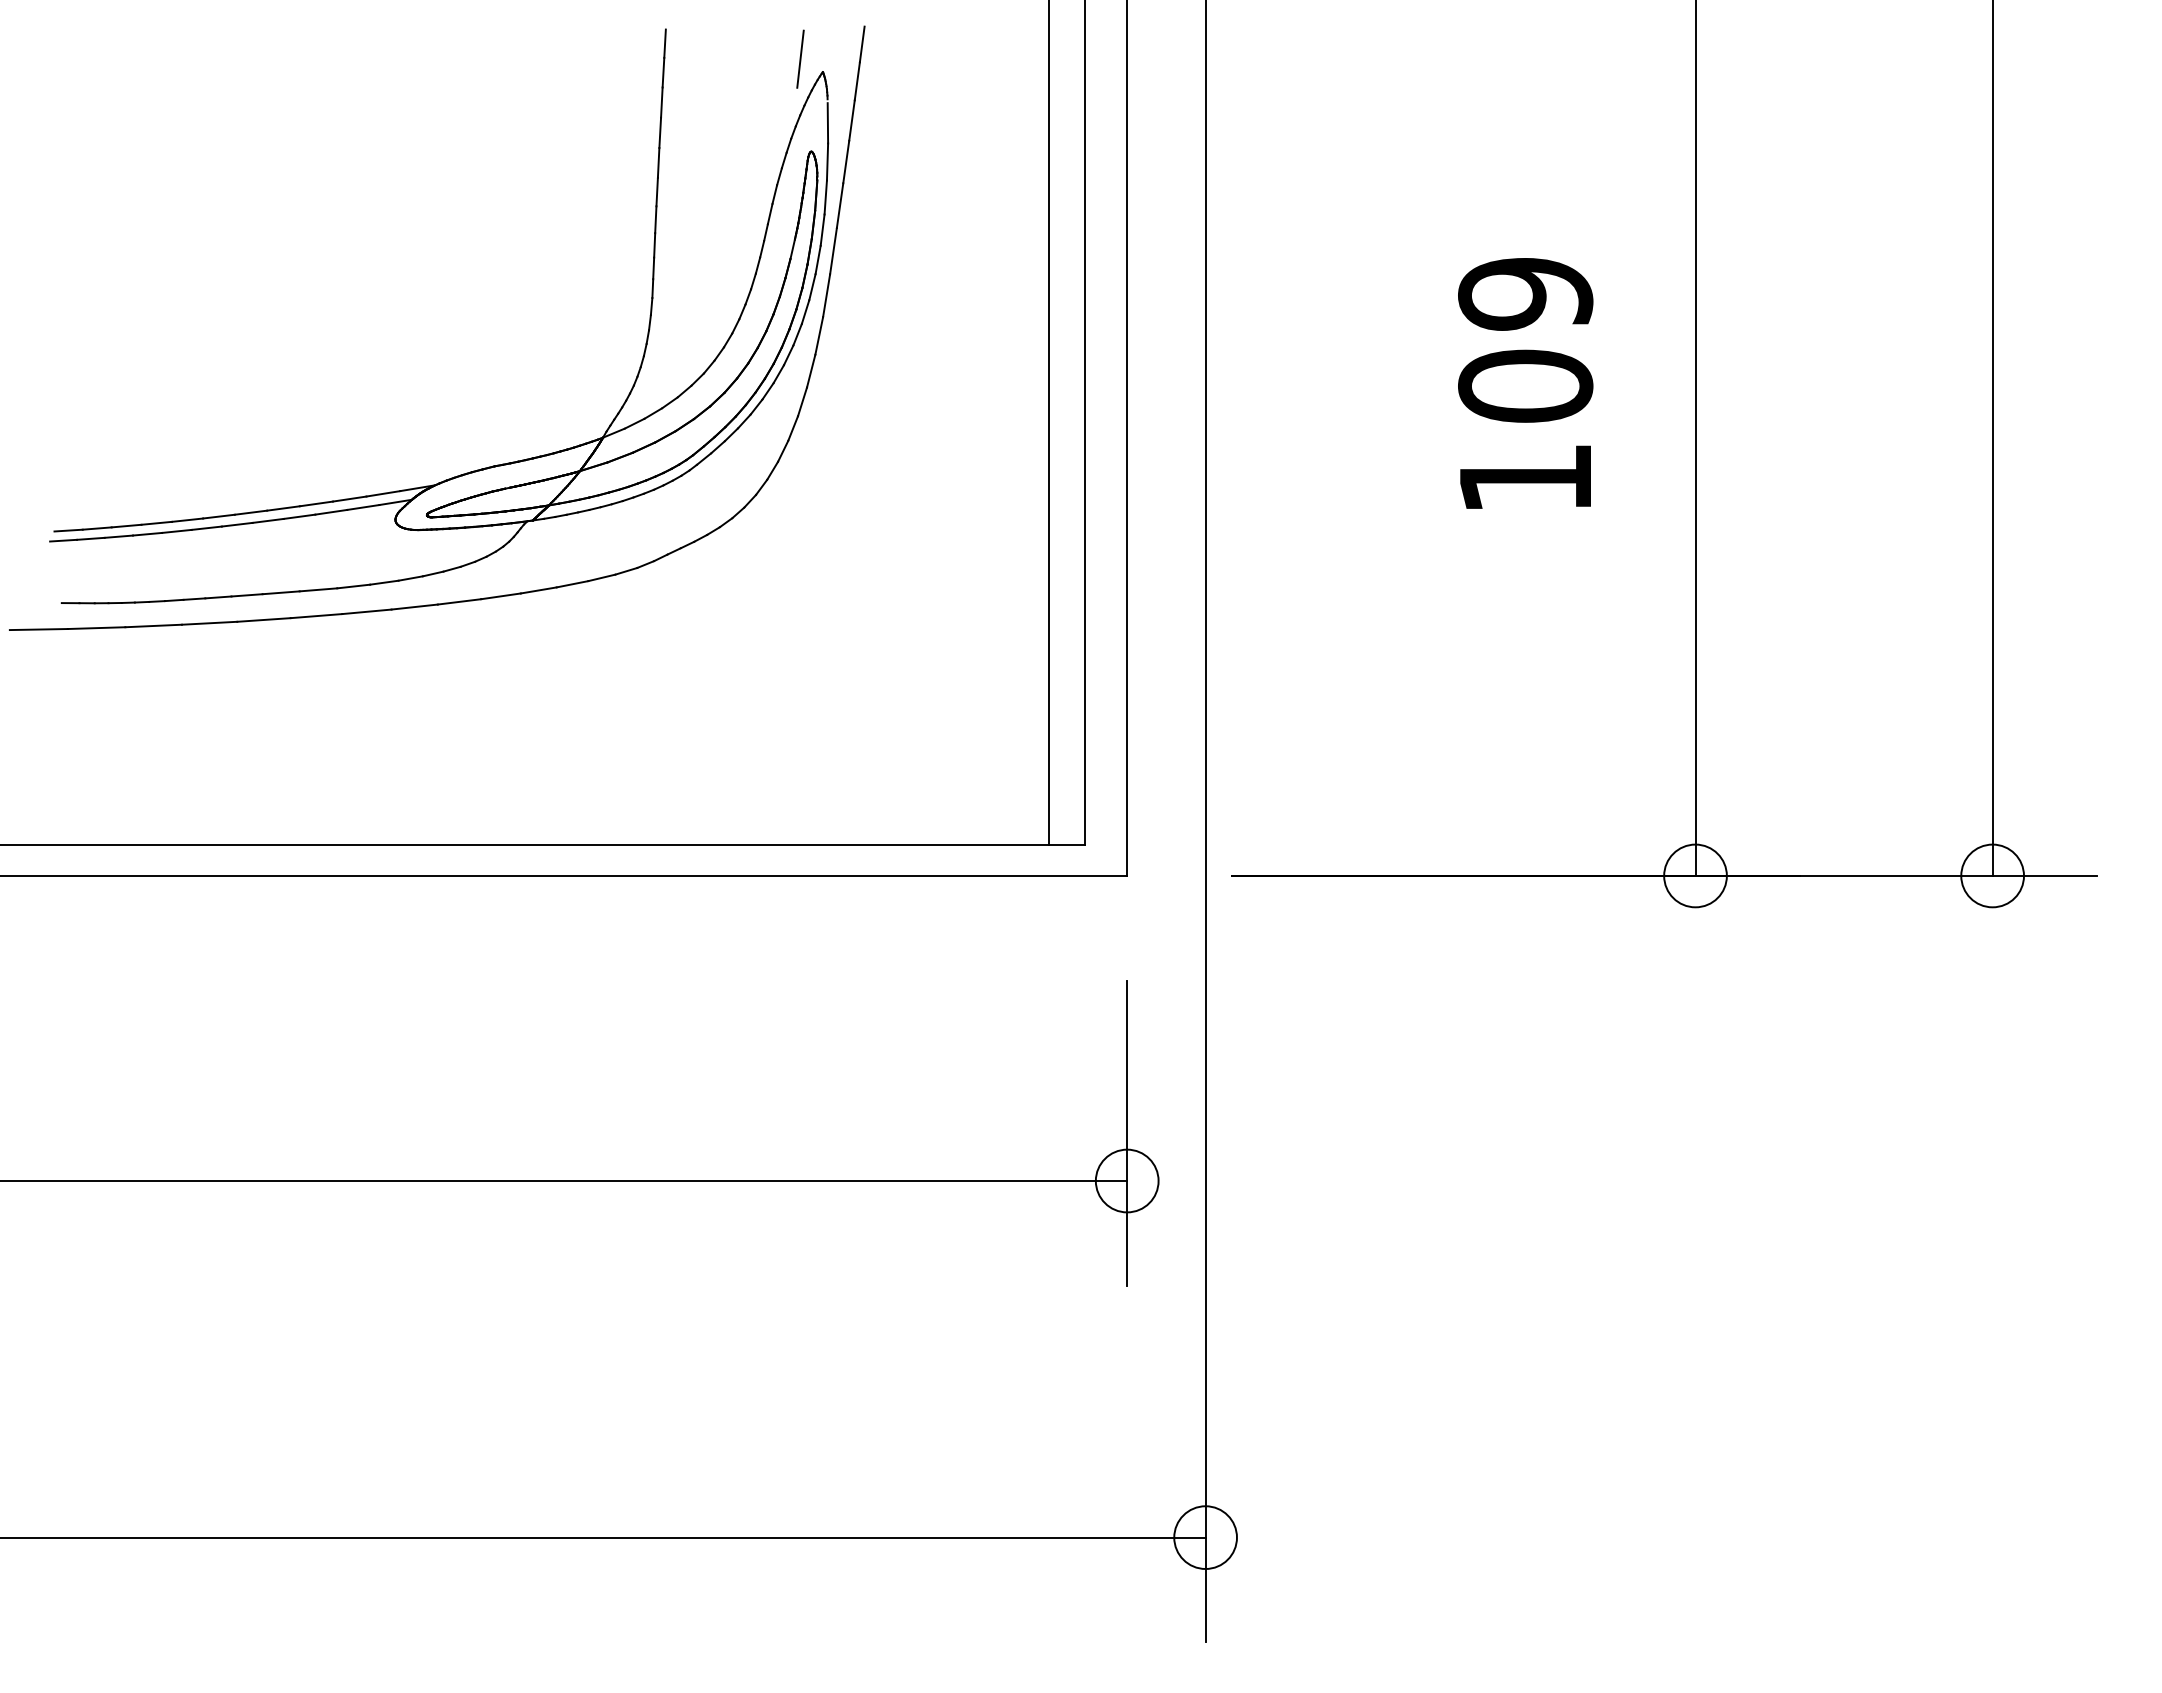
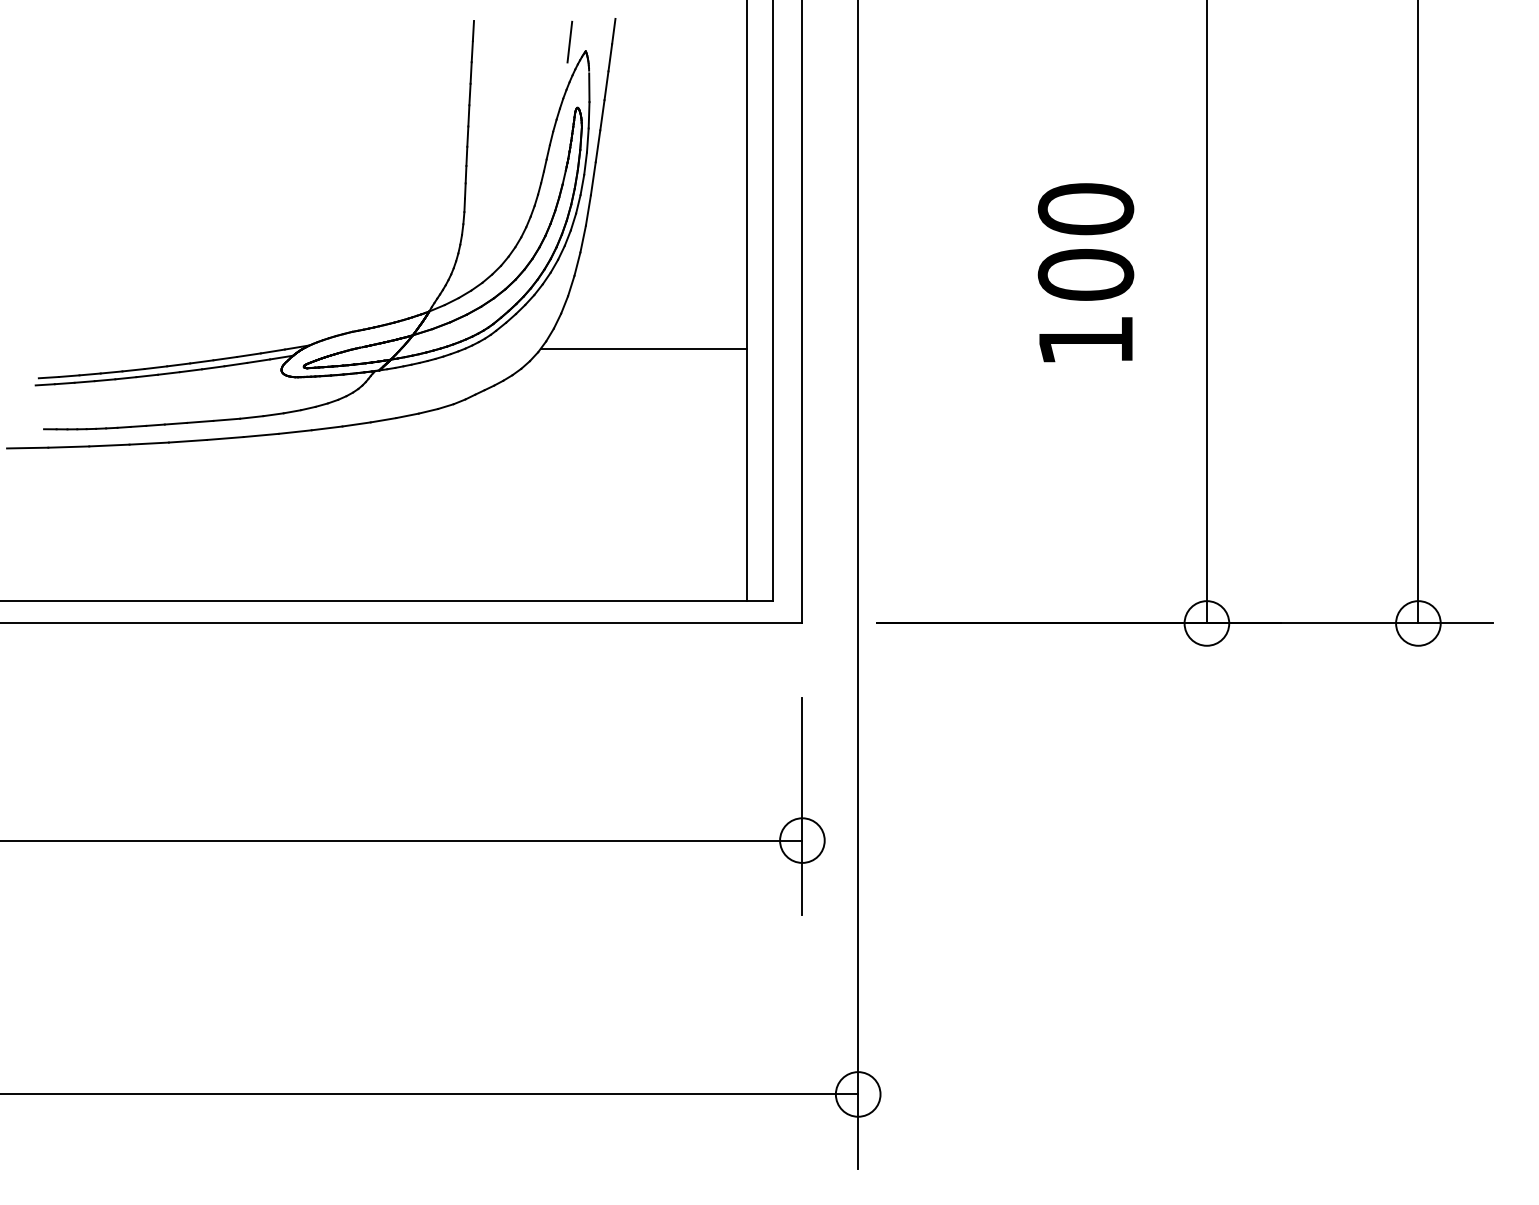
text: (1525, 293) -> (1085, 208), 109 -> 100
line: (903, 490) -> (643, 349), added

